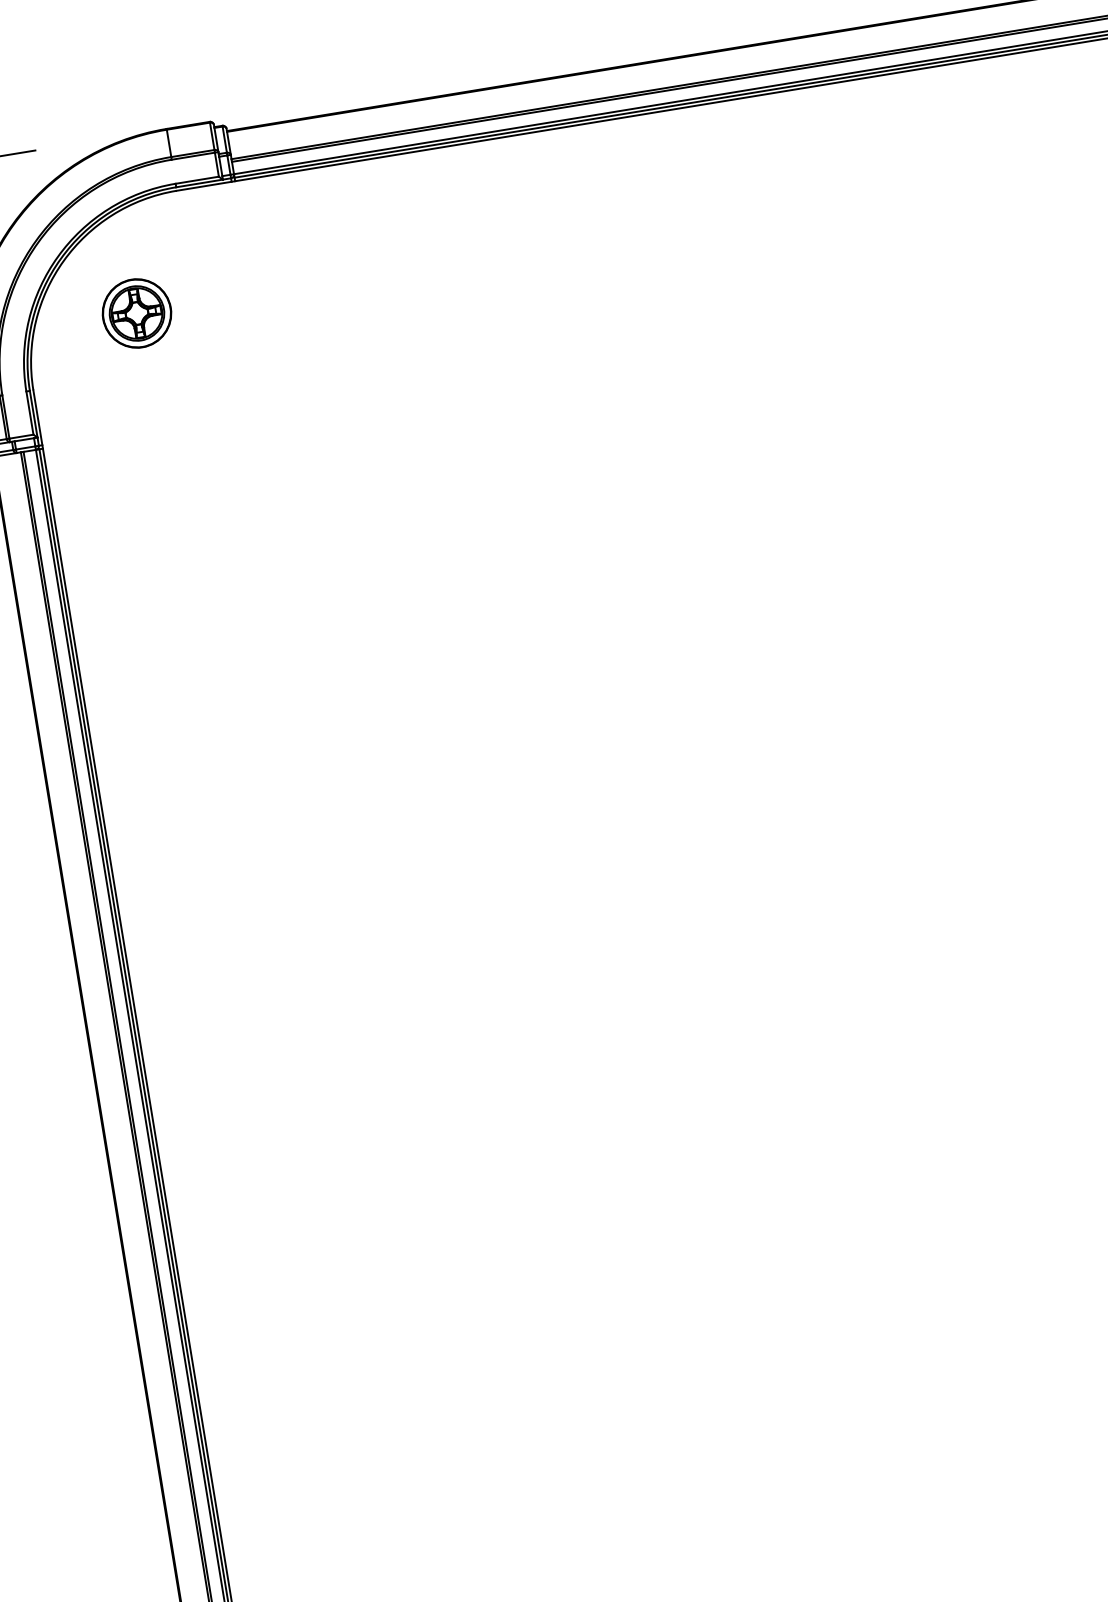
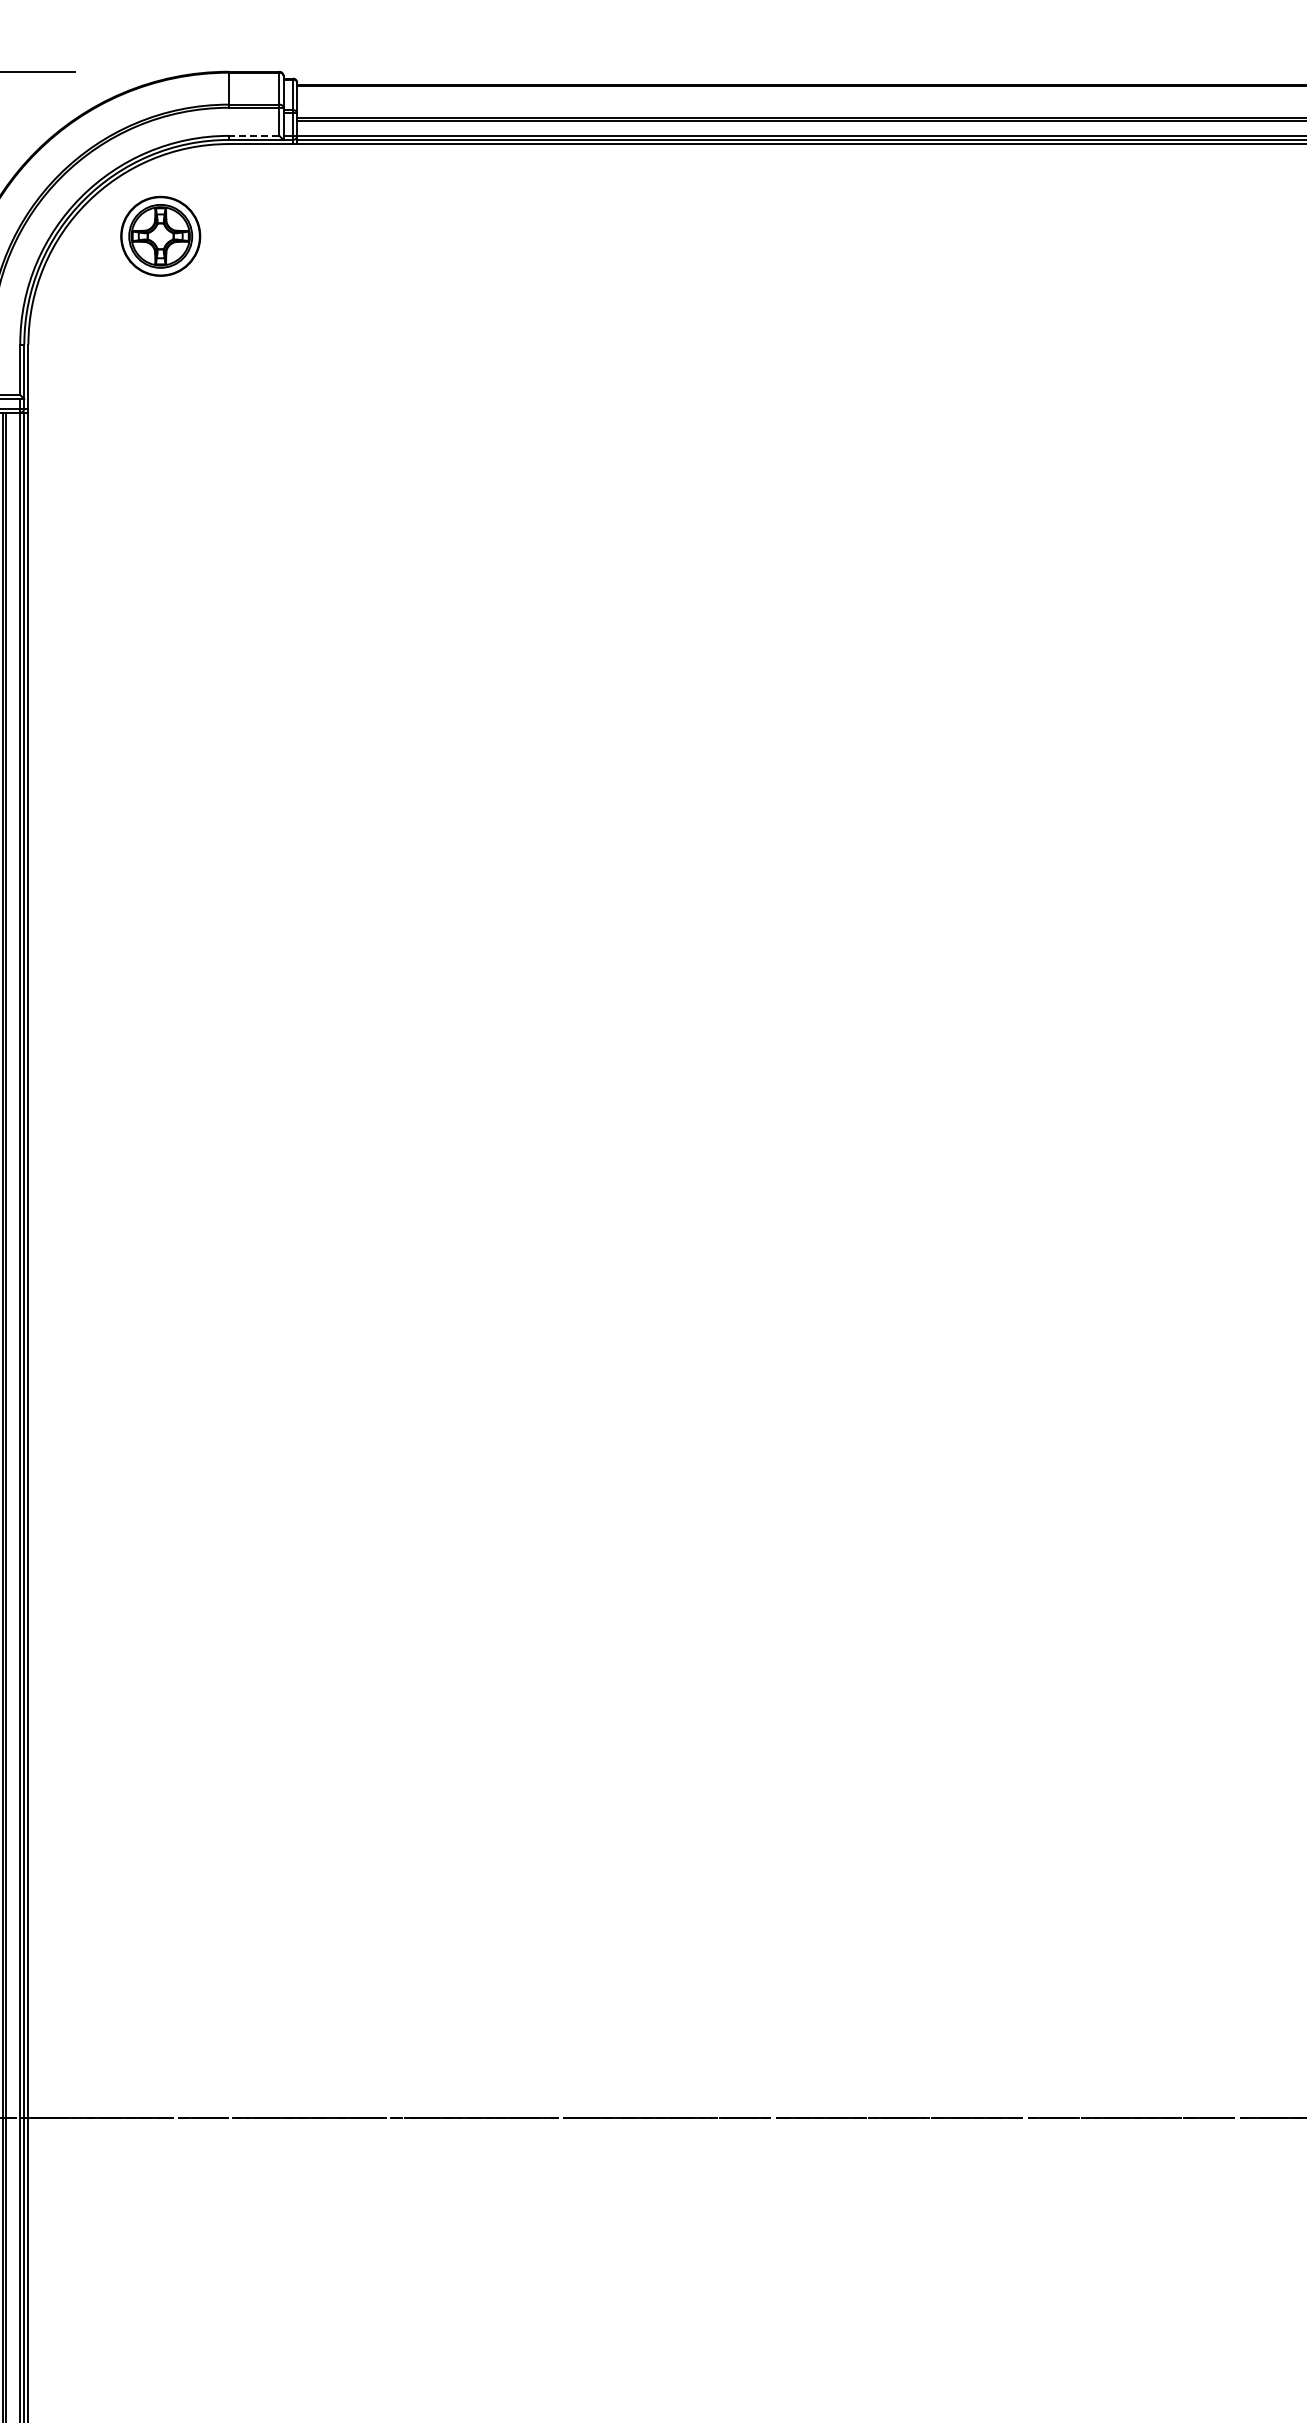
line: (196, 180) -> (253, 135), solid -> dashed
part: (136, 312) -> (160, 235), moved

